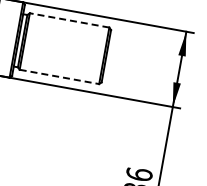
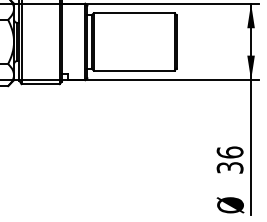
line: (68, 20) -> (133, 13), dashed -> solid
line: (59, 76) -> (134, 70), dashed -> solid

